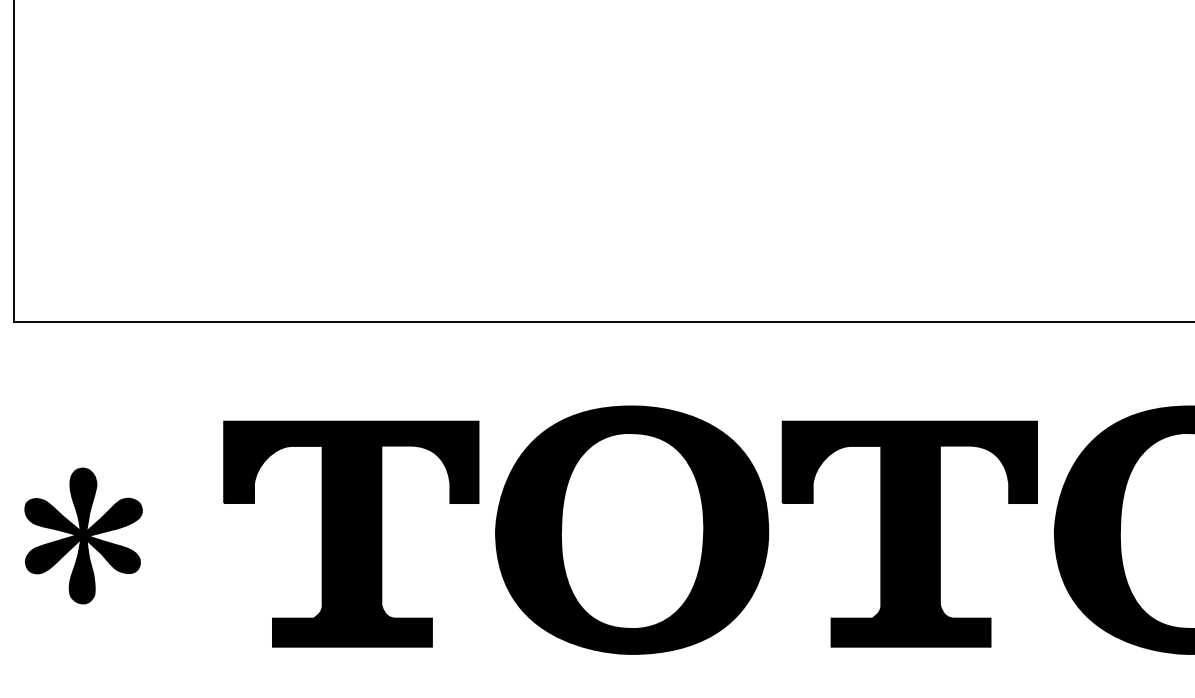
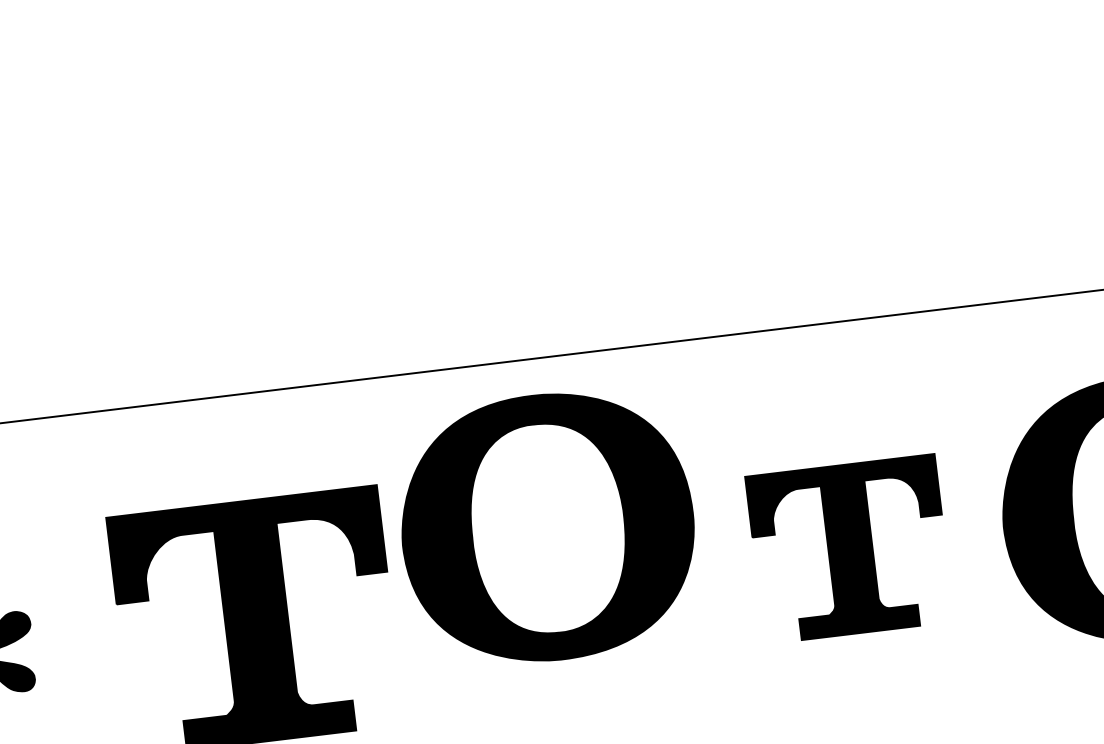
part: (632, 529) -> (548, 526), moved
part: (909, 533) -> (849, 548), size x0.7

